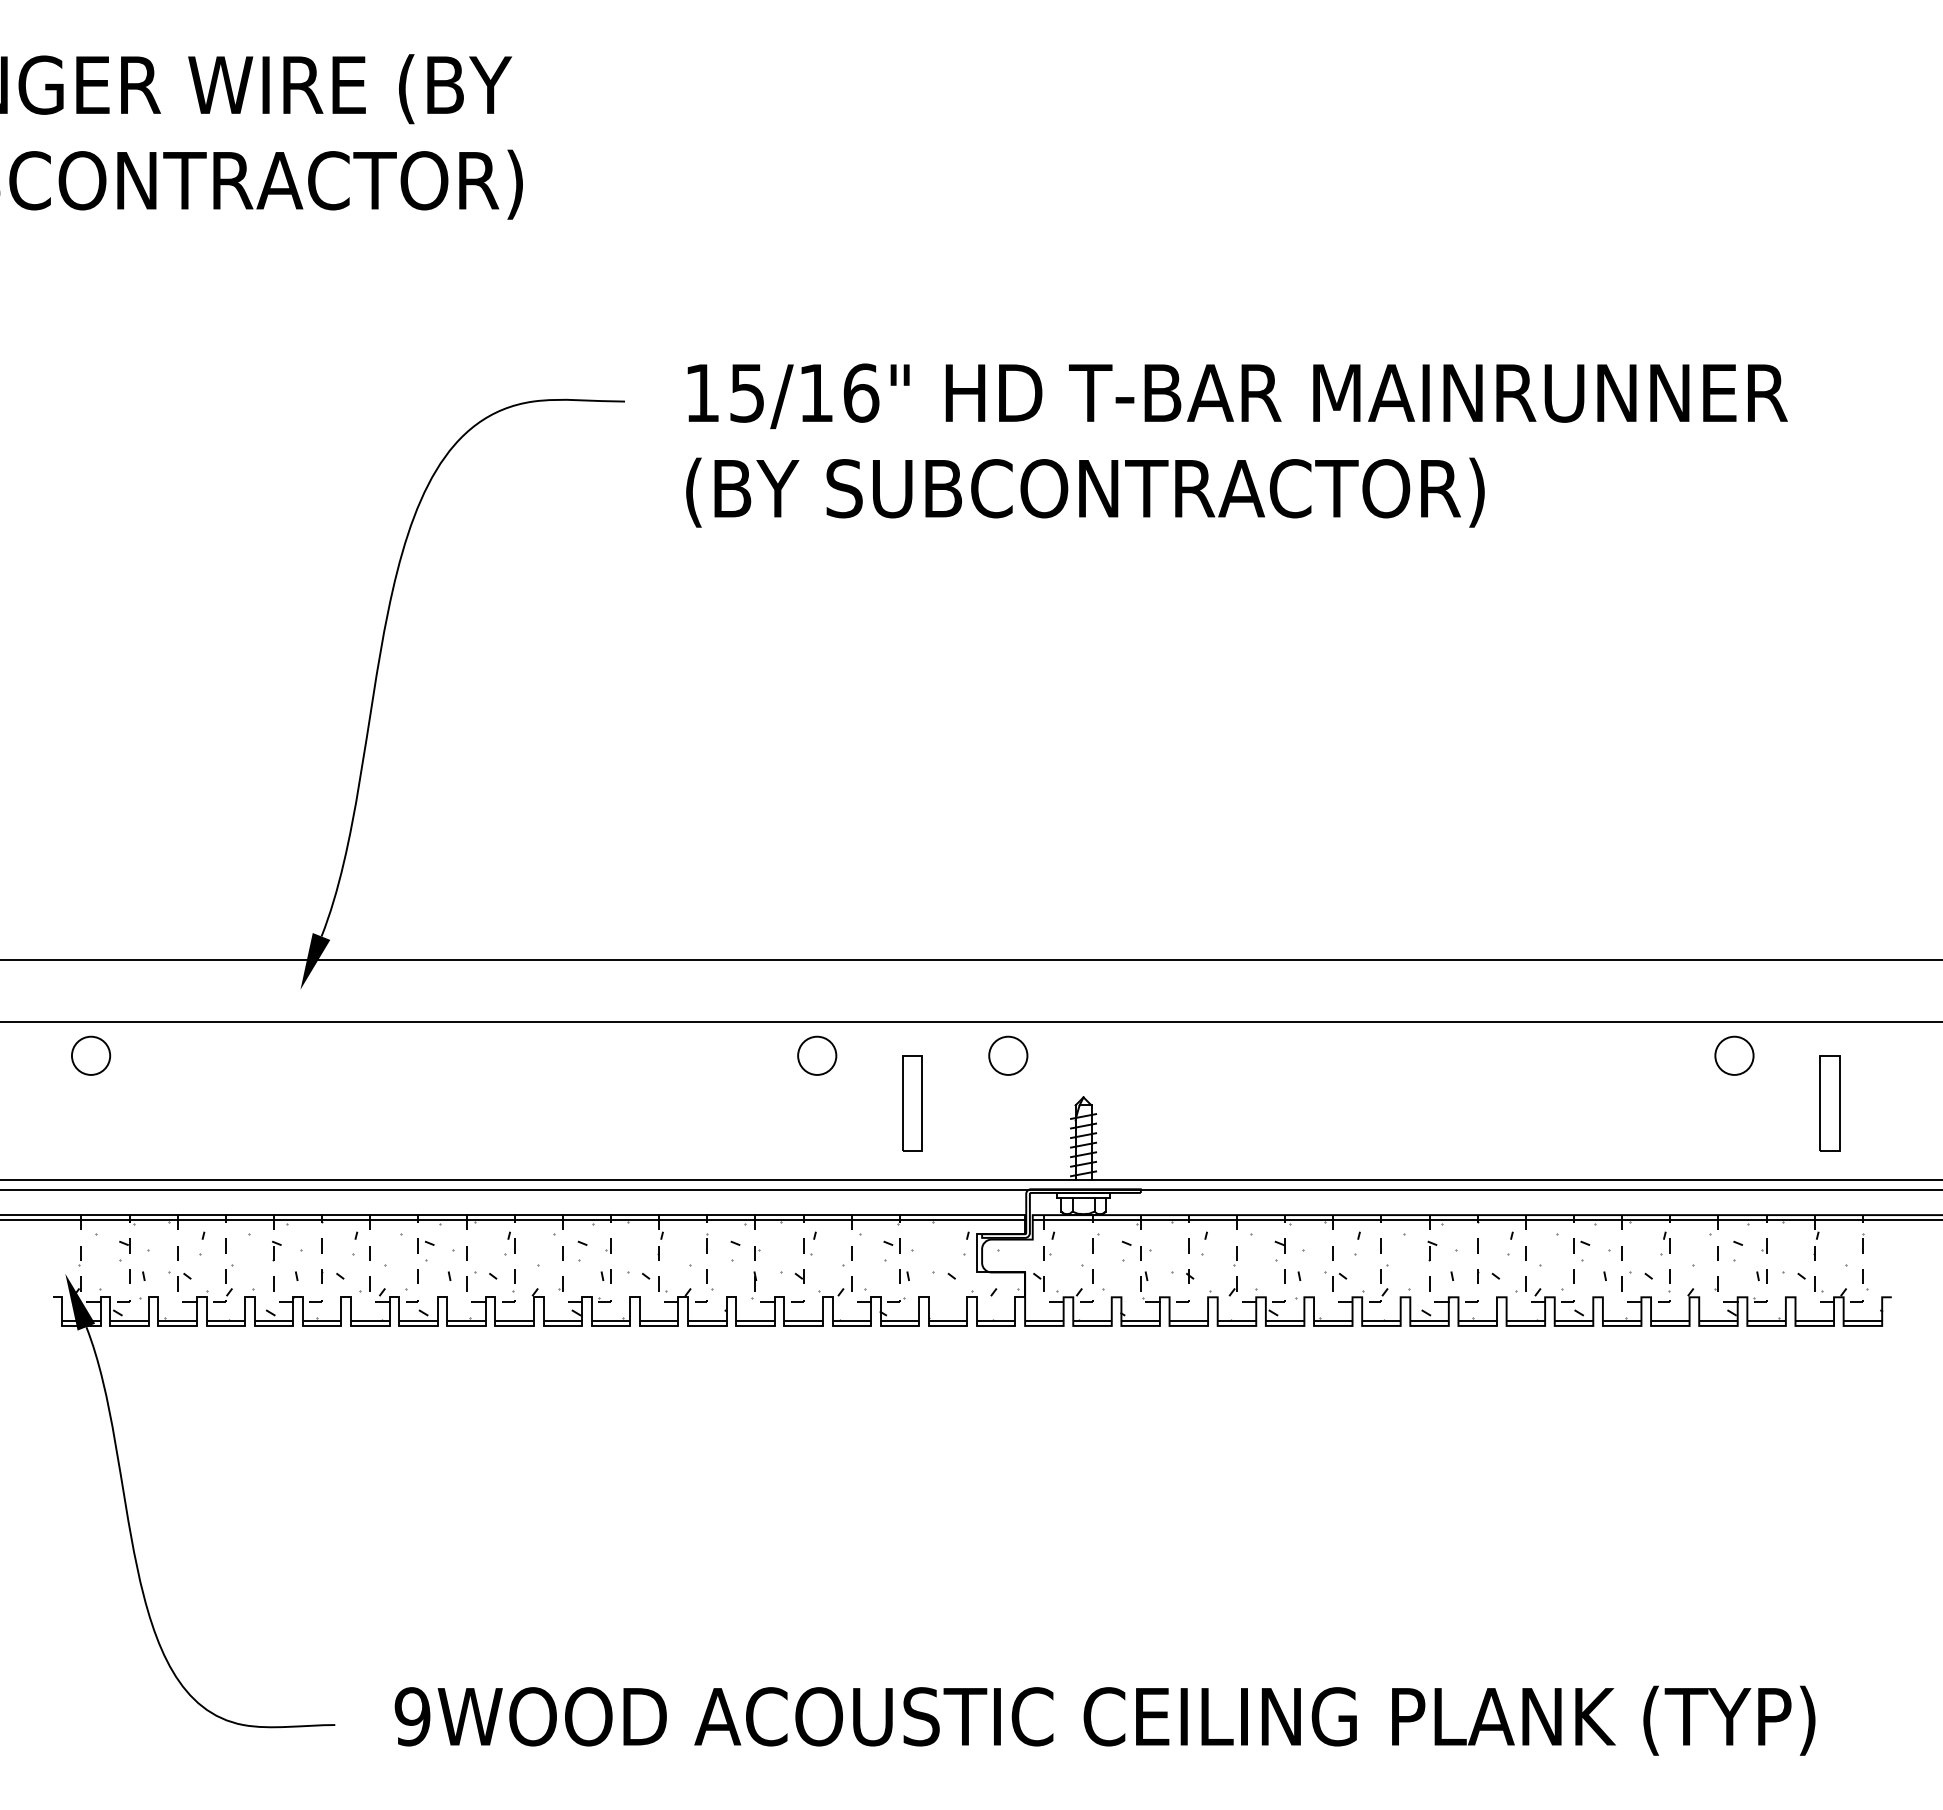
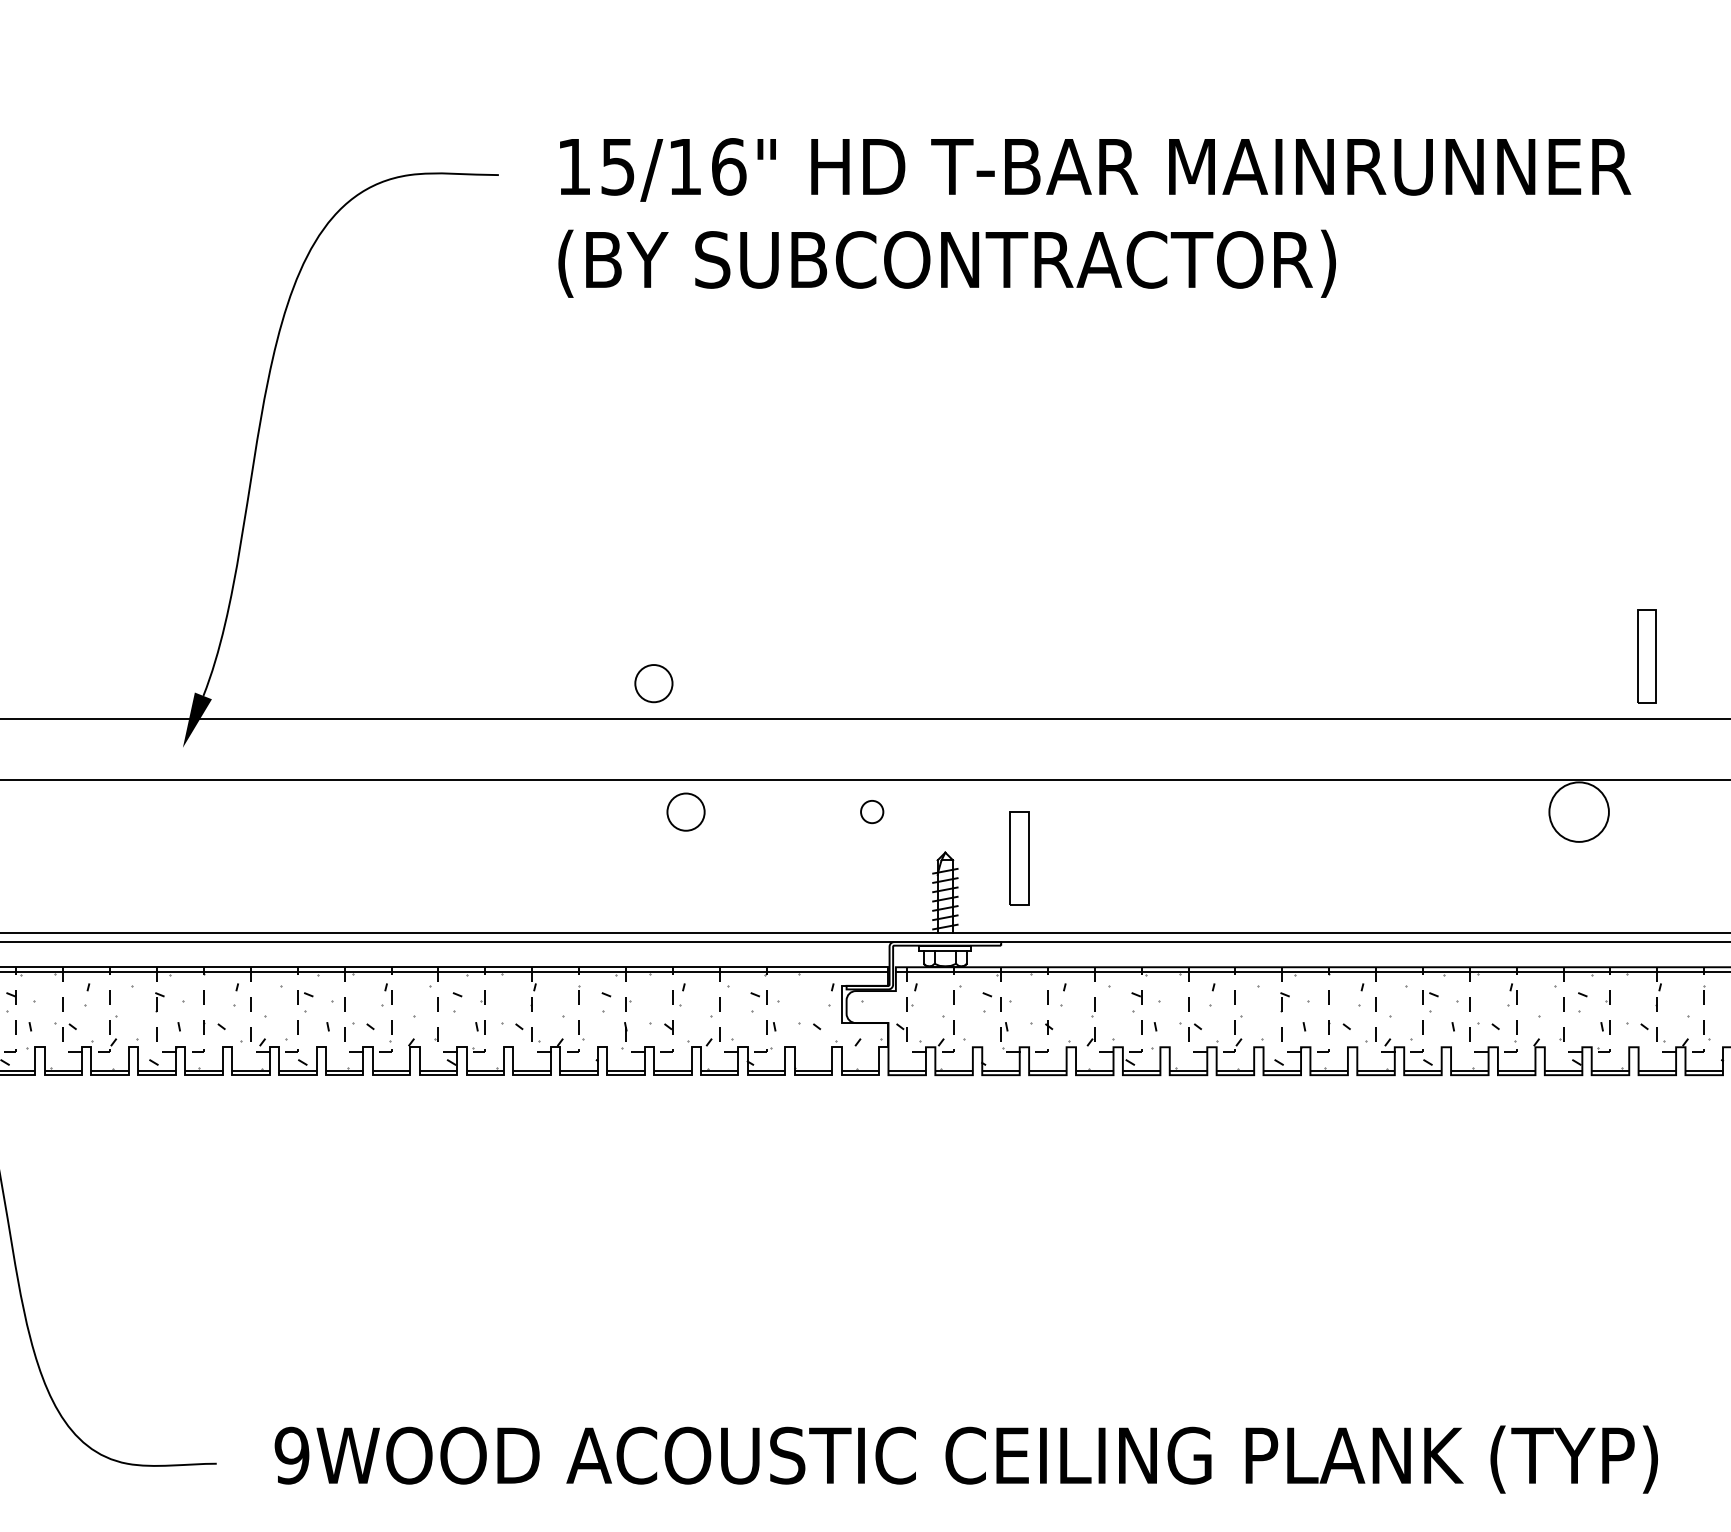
circle: (784, 923) -> (654, 683), added
circle: (1008, 1055) -> (872, 811), size x0.6
circle: (1734, 1055) -> (1579, 811), size x1.6
part: (912, 1103) -> (1019, 858), moved
part: (1829, 1103) -> (1646, 656), moved

